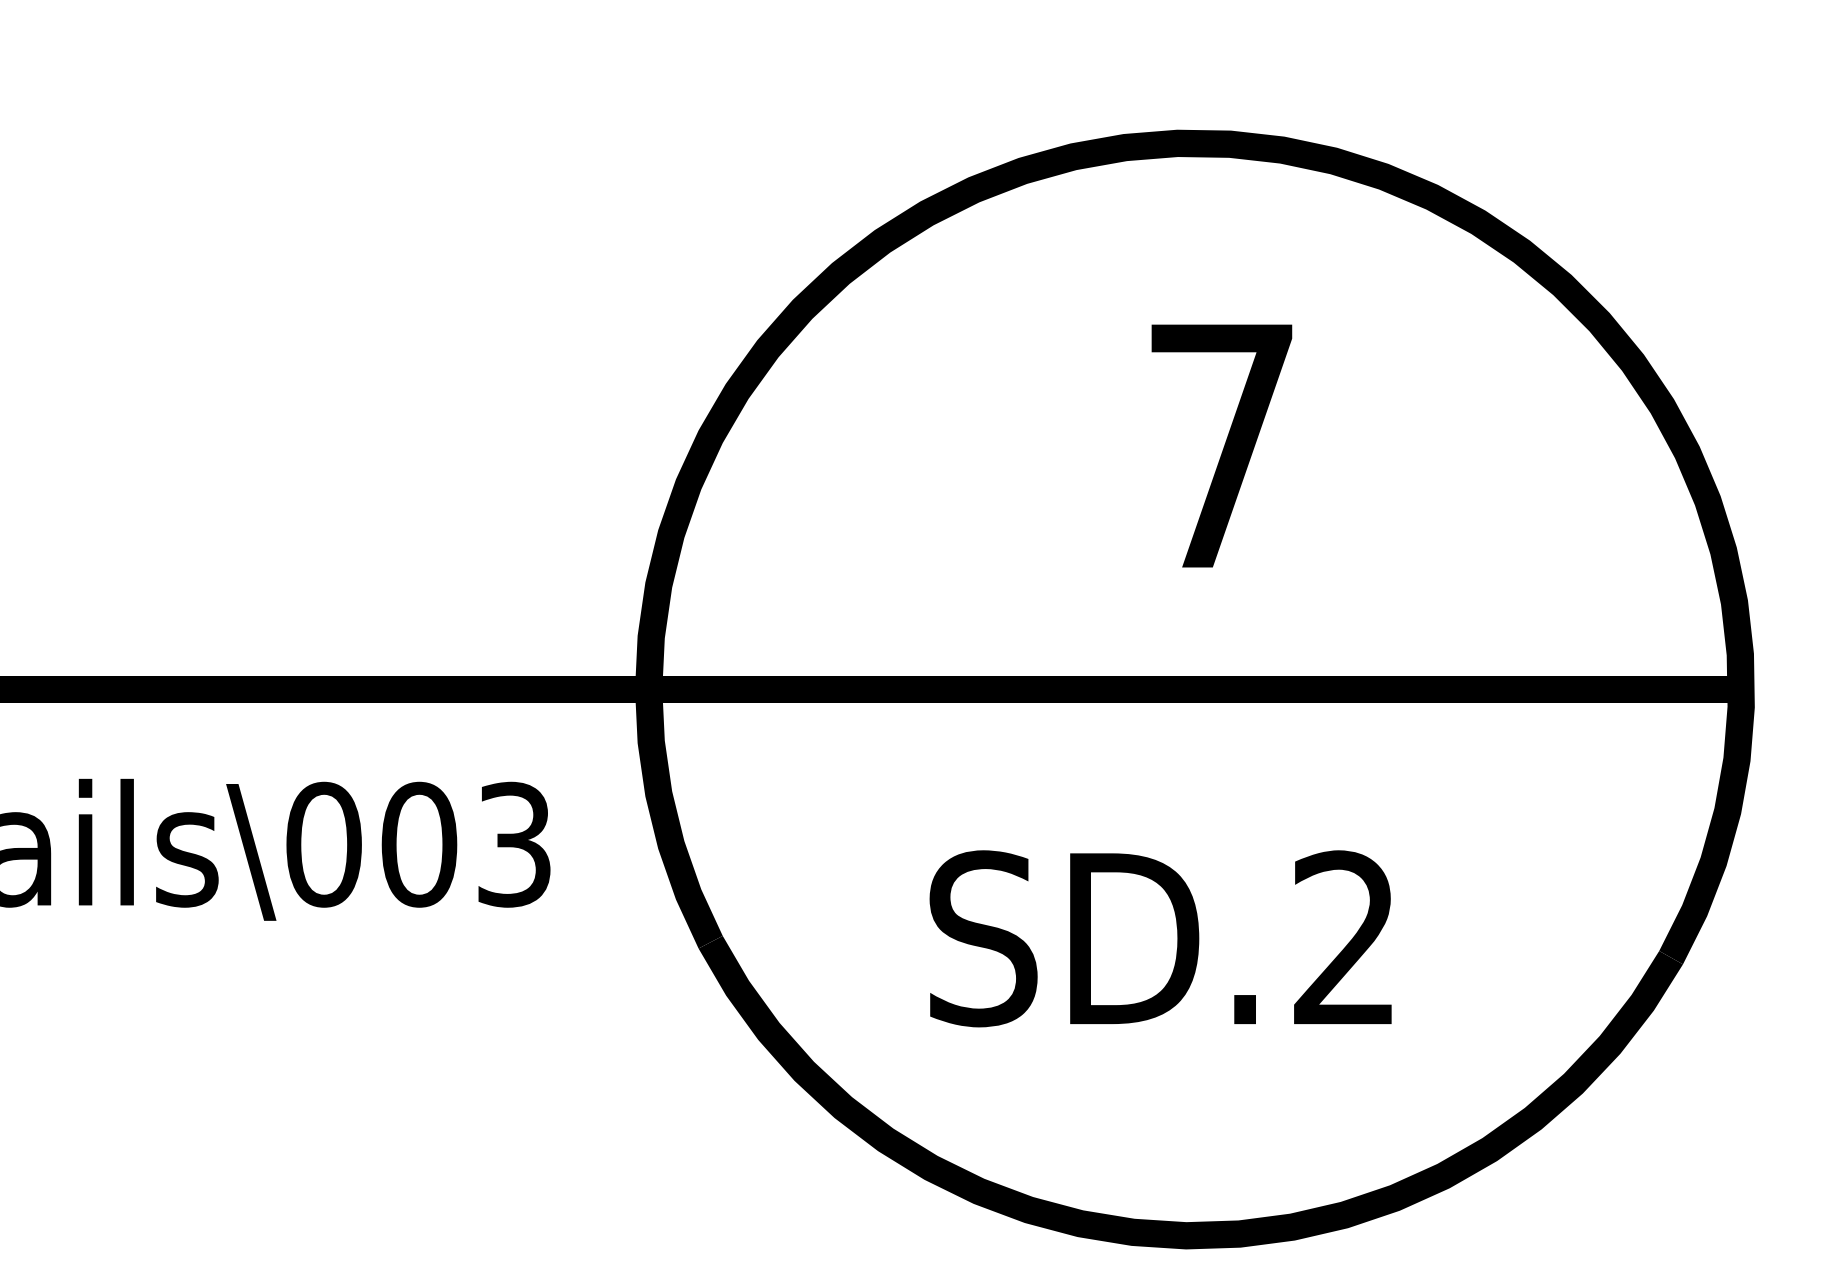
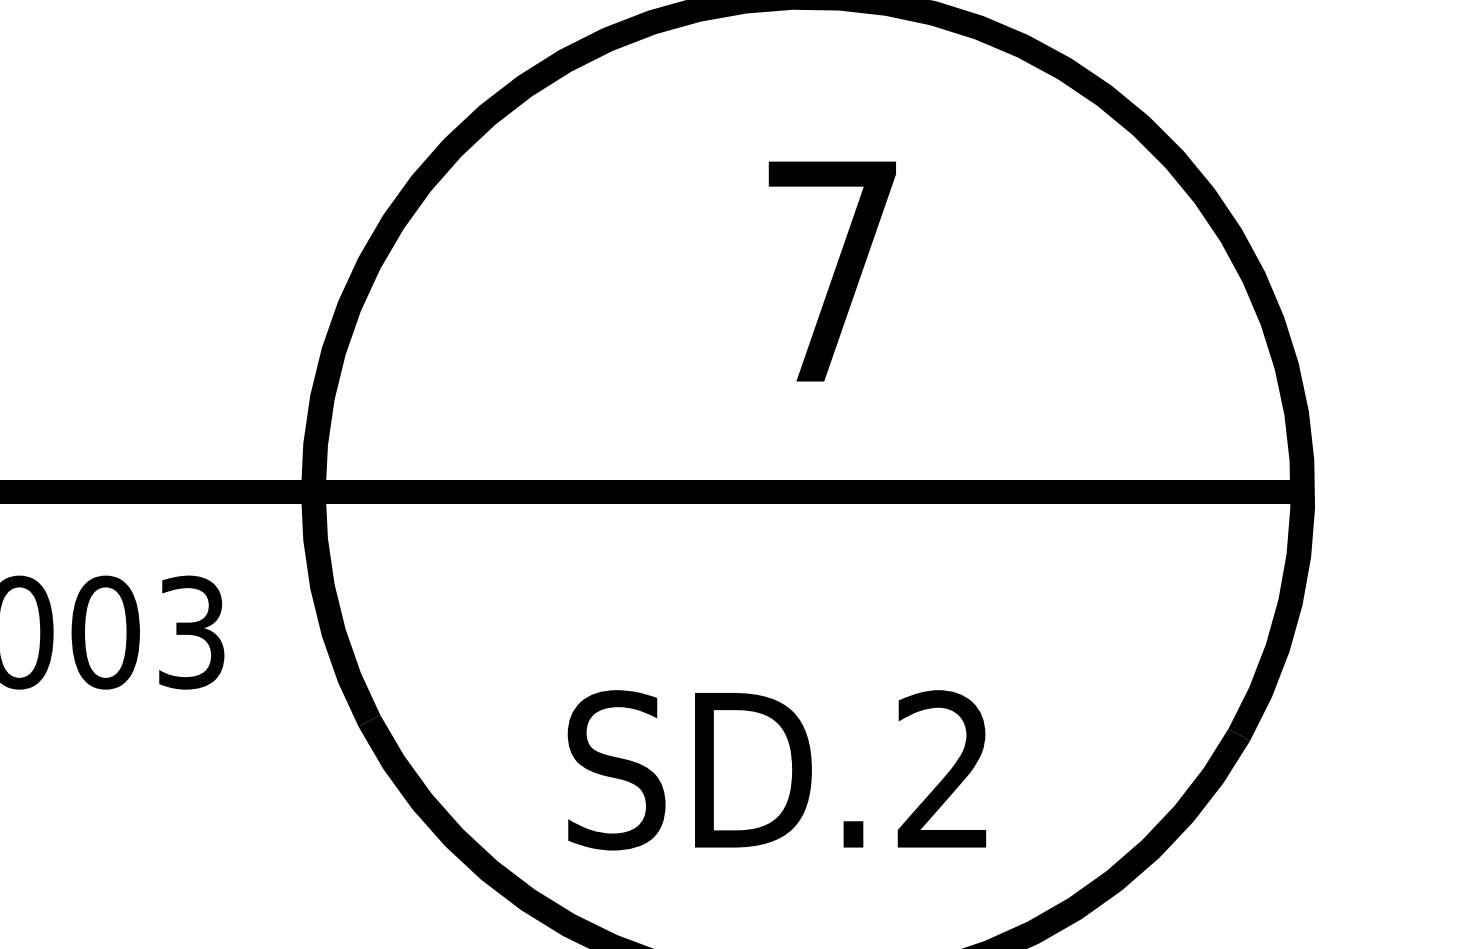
text: (1160, 938) -> (776, 770), moved

